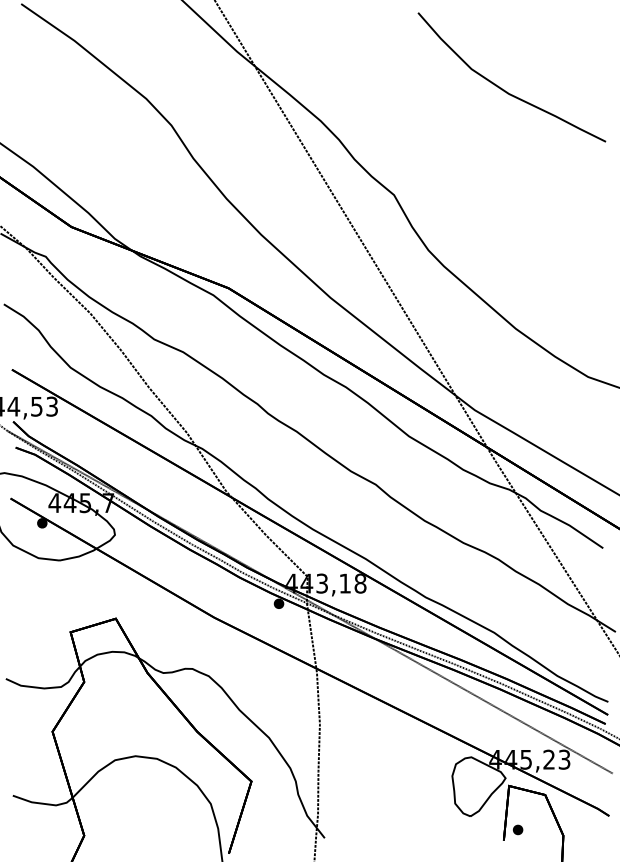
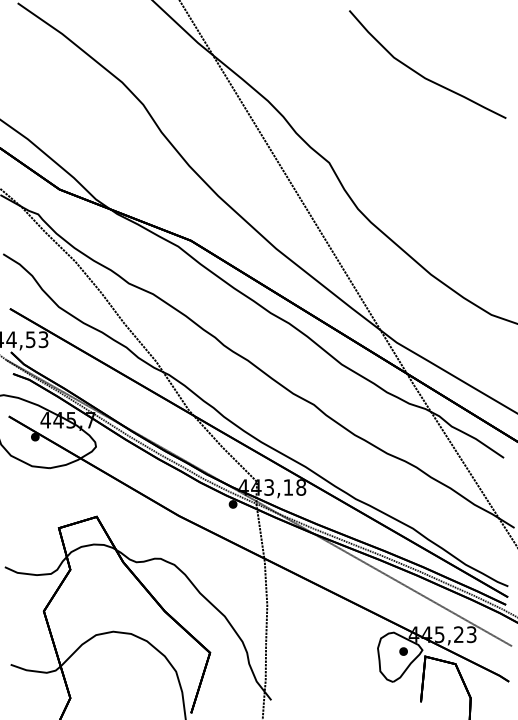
part: (518, 829) -> (403, 651), moved

